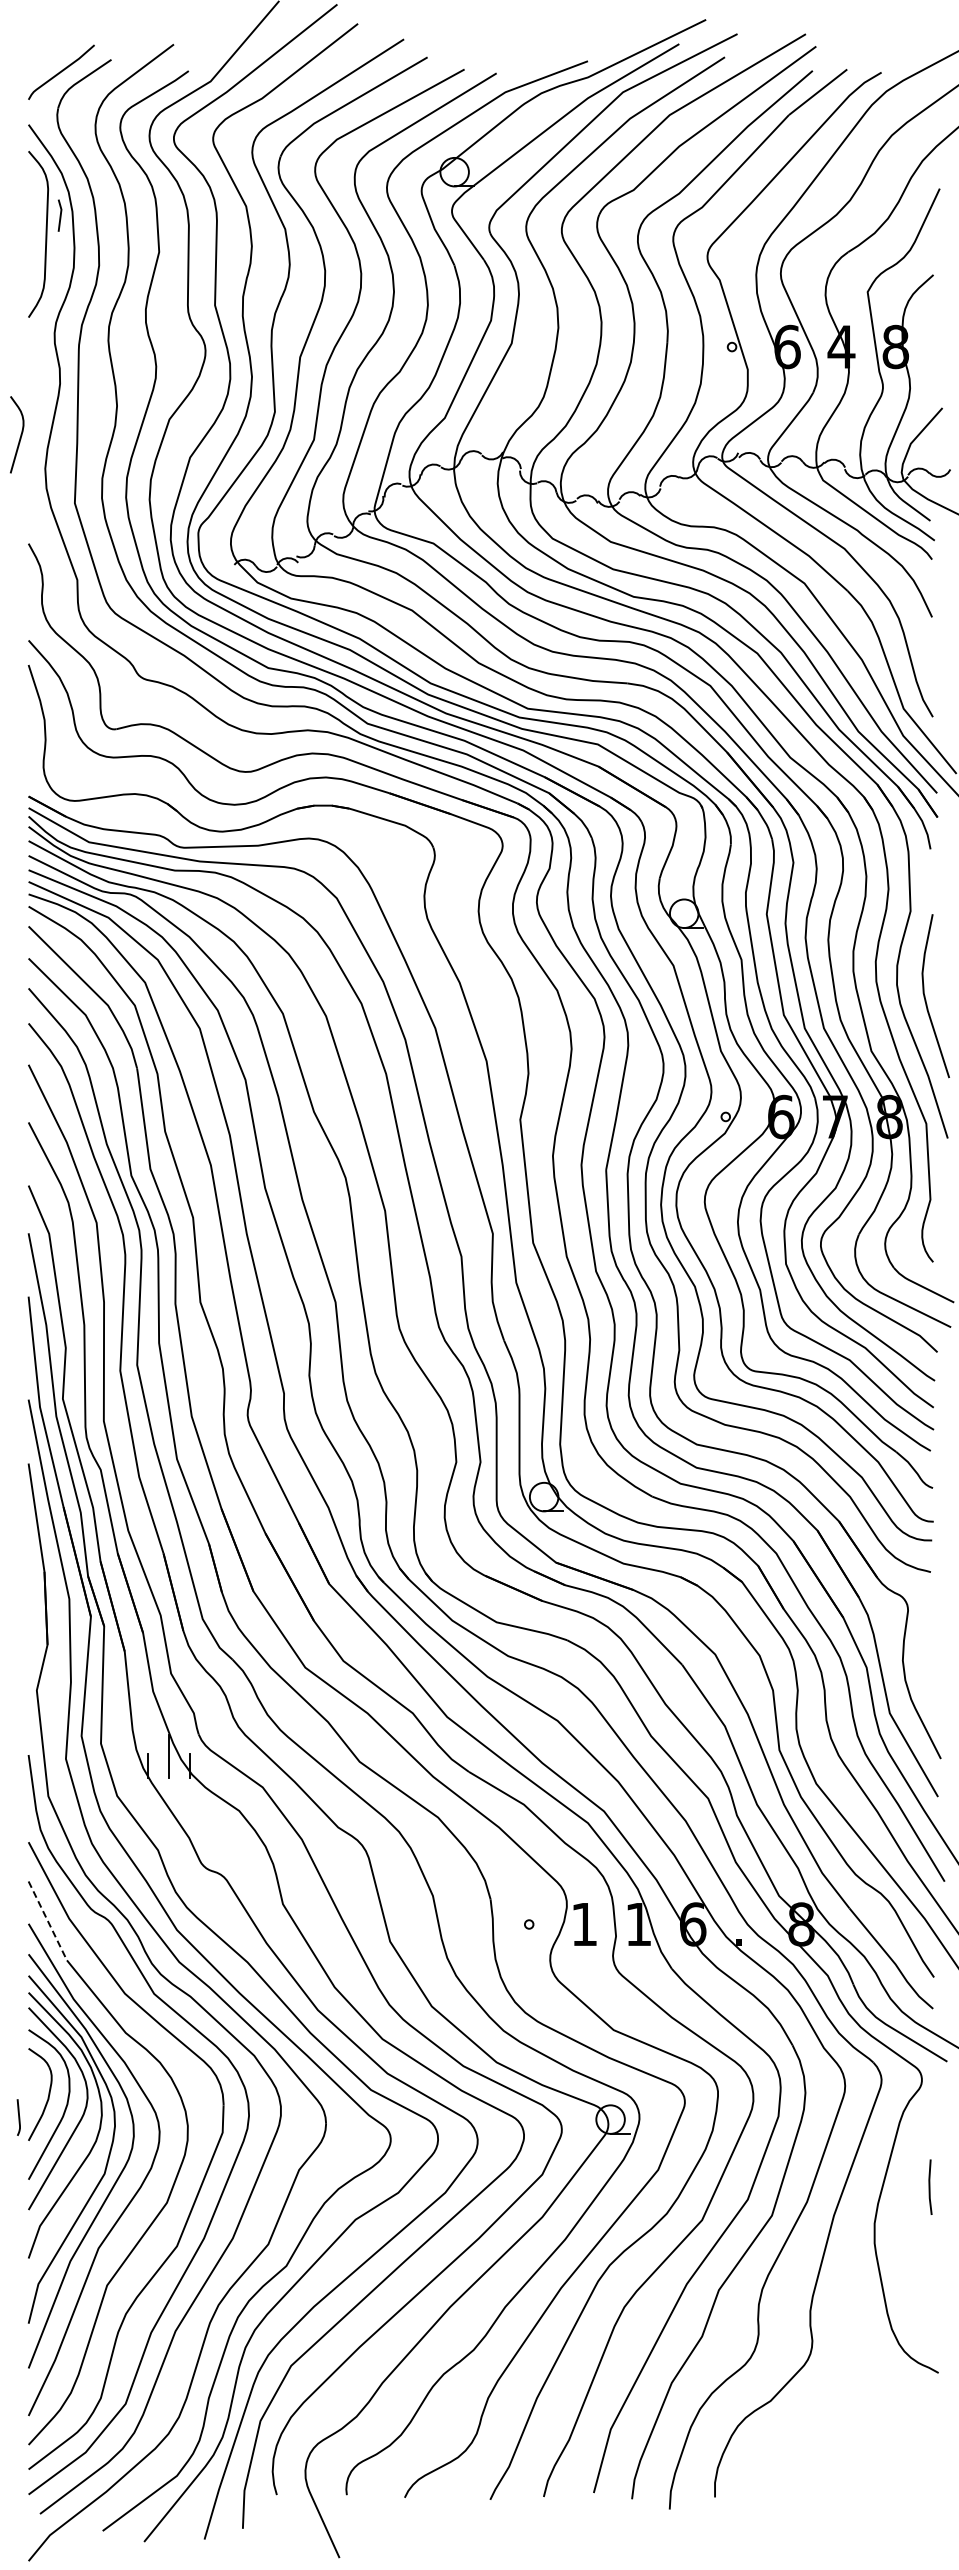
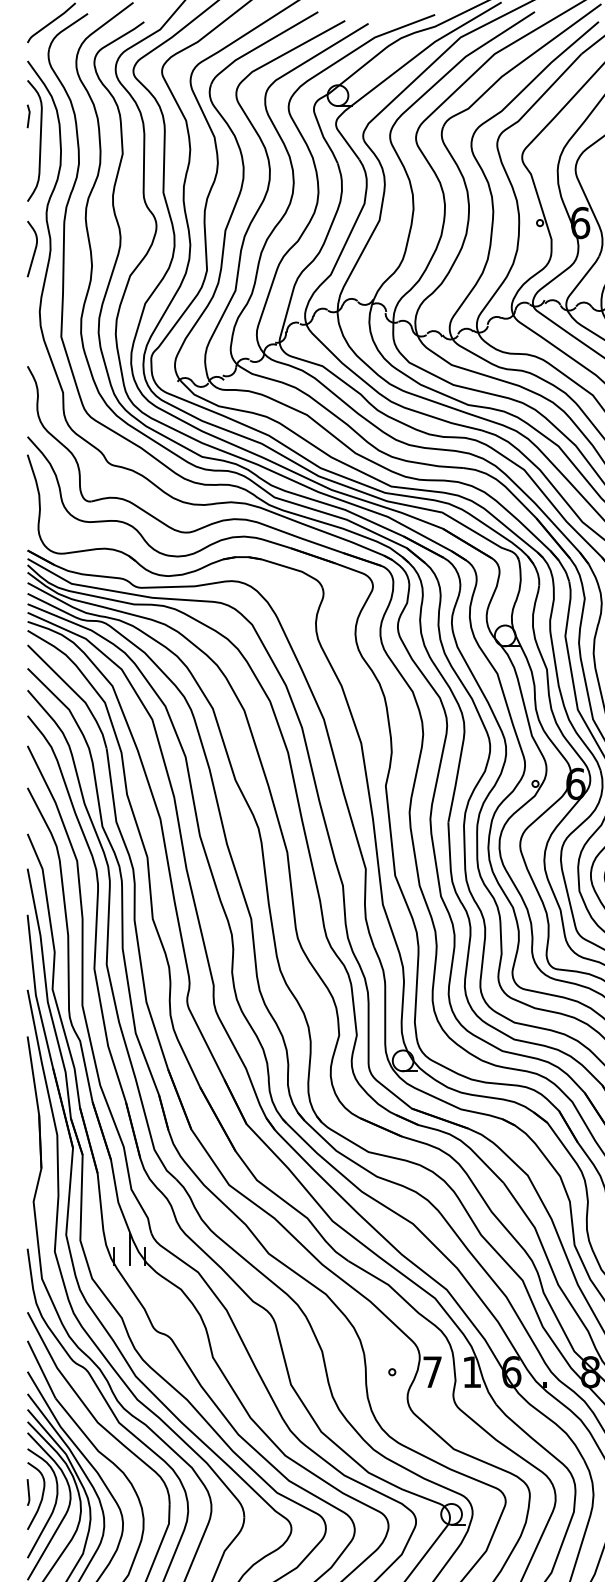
line: (59, 215) -> (28, 116), moved
curve: (20, 434) -> (34, 248), moved
line: (47, 1920) -> (41, 1369), dashed -> solid
text: (584, 1924) -> (432, 1372), 1 -> 7
curve: (18, 2117) -> (28, 1492), moved

